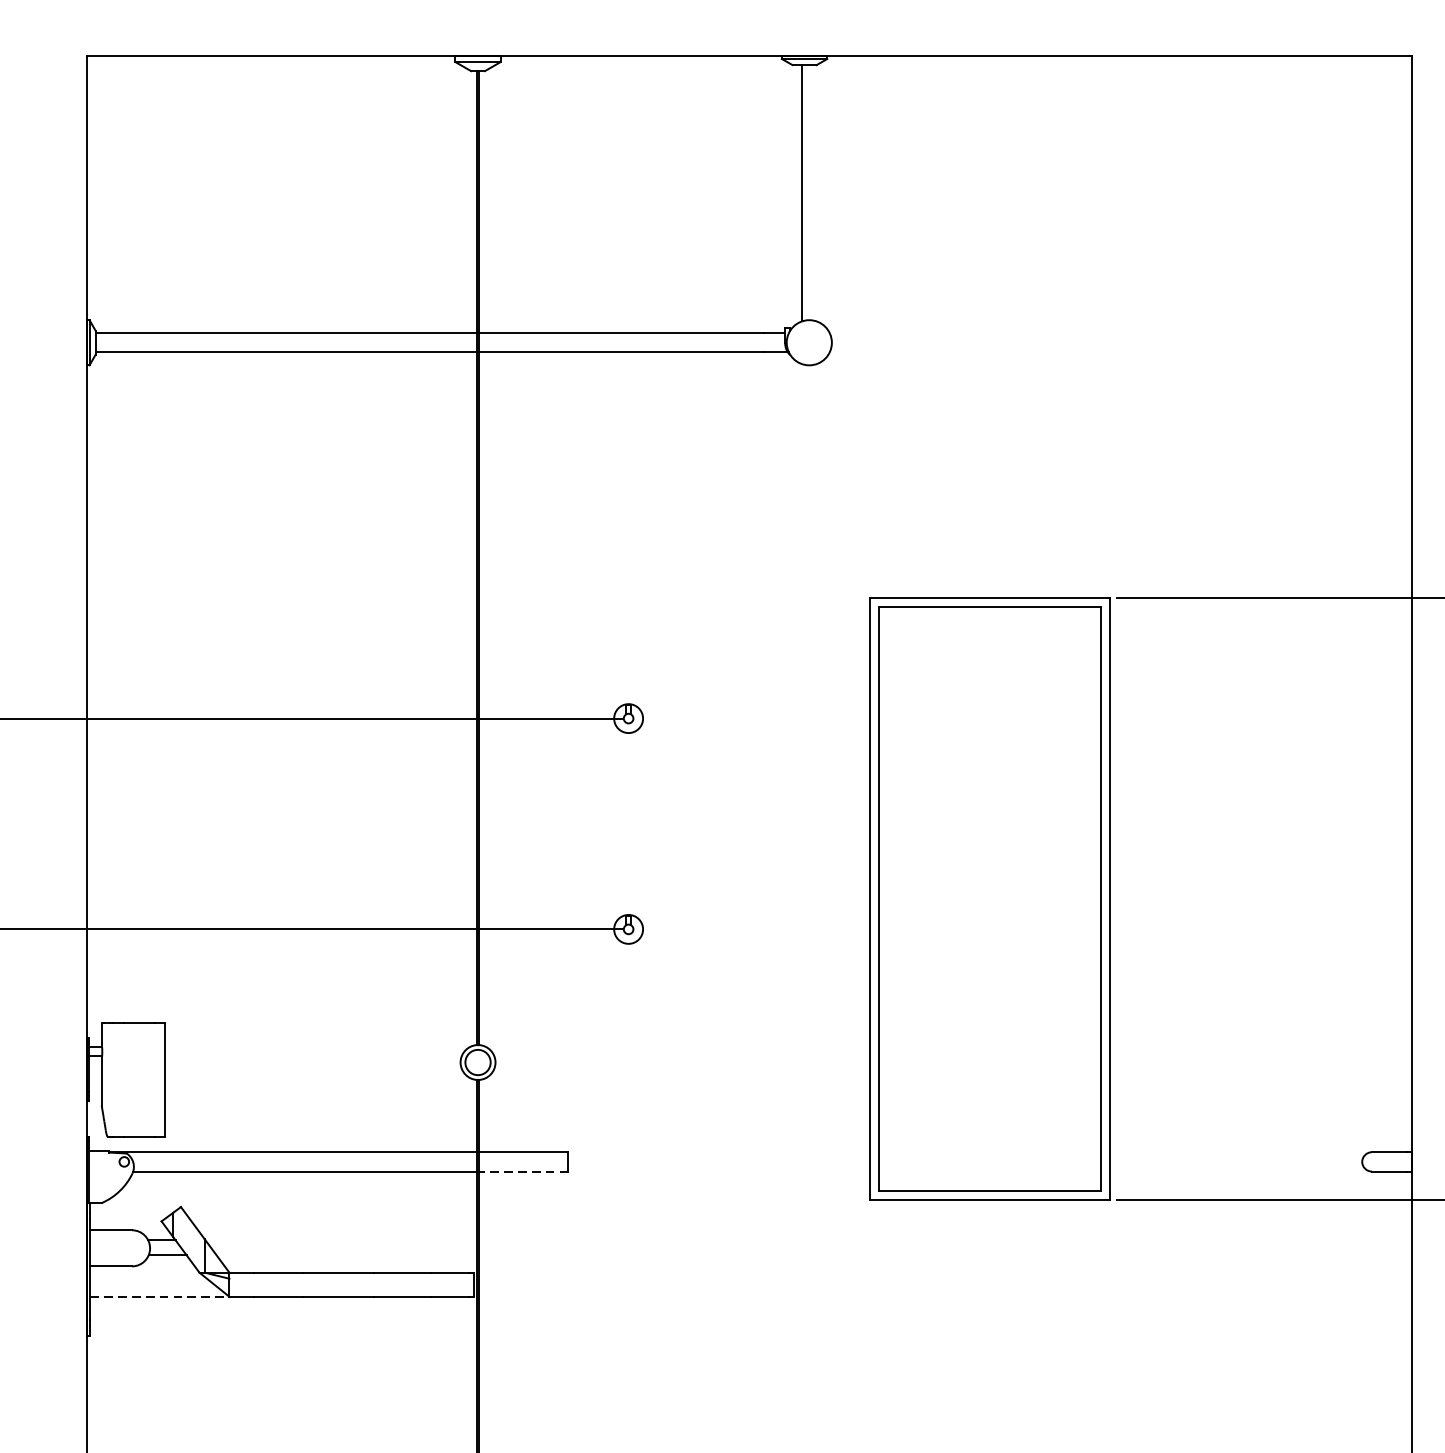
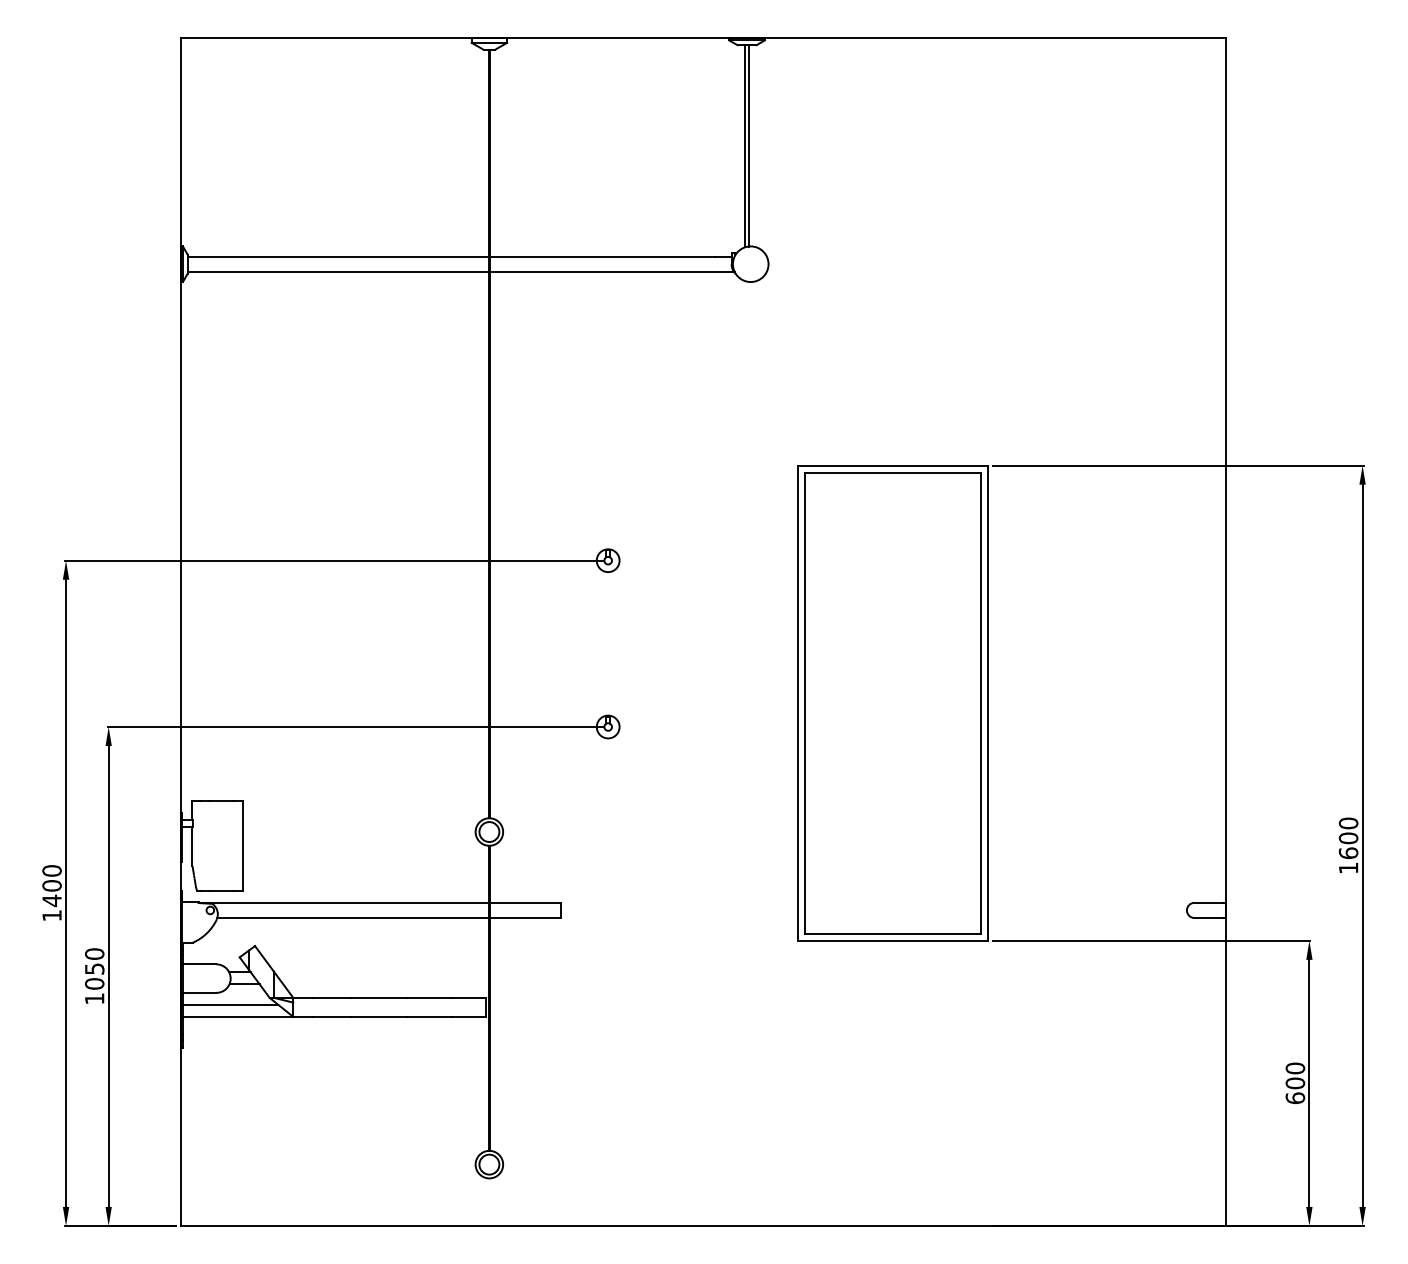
line: (806, 192) -> (748, 145), added
line: (522, 1172) -> (524, 918), dashed -> solid
line: (149, 1281) -> (230, 1004), added
line: (160, 1296) -> (238, 1016), dashed -> solid

